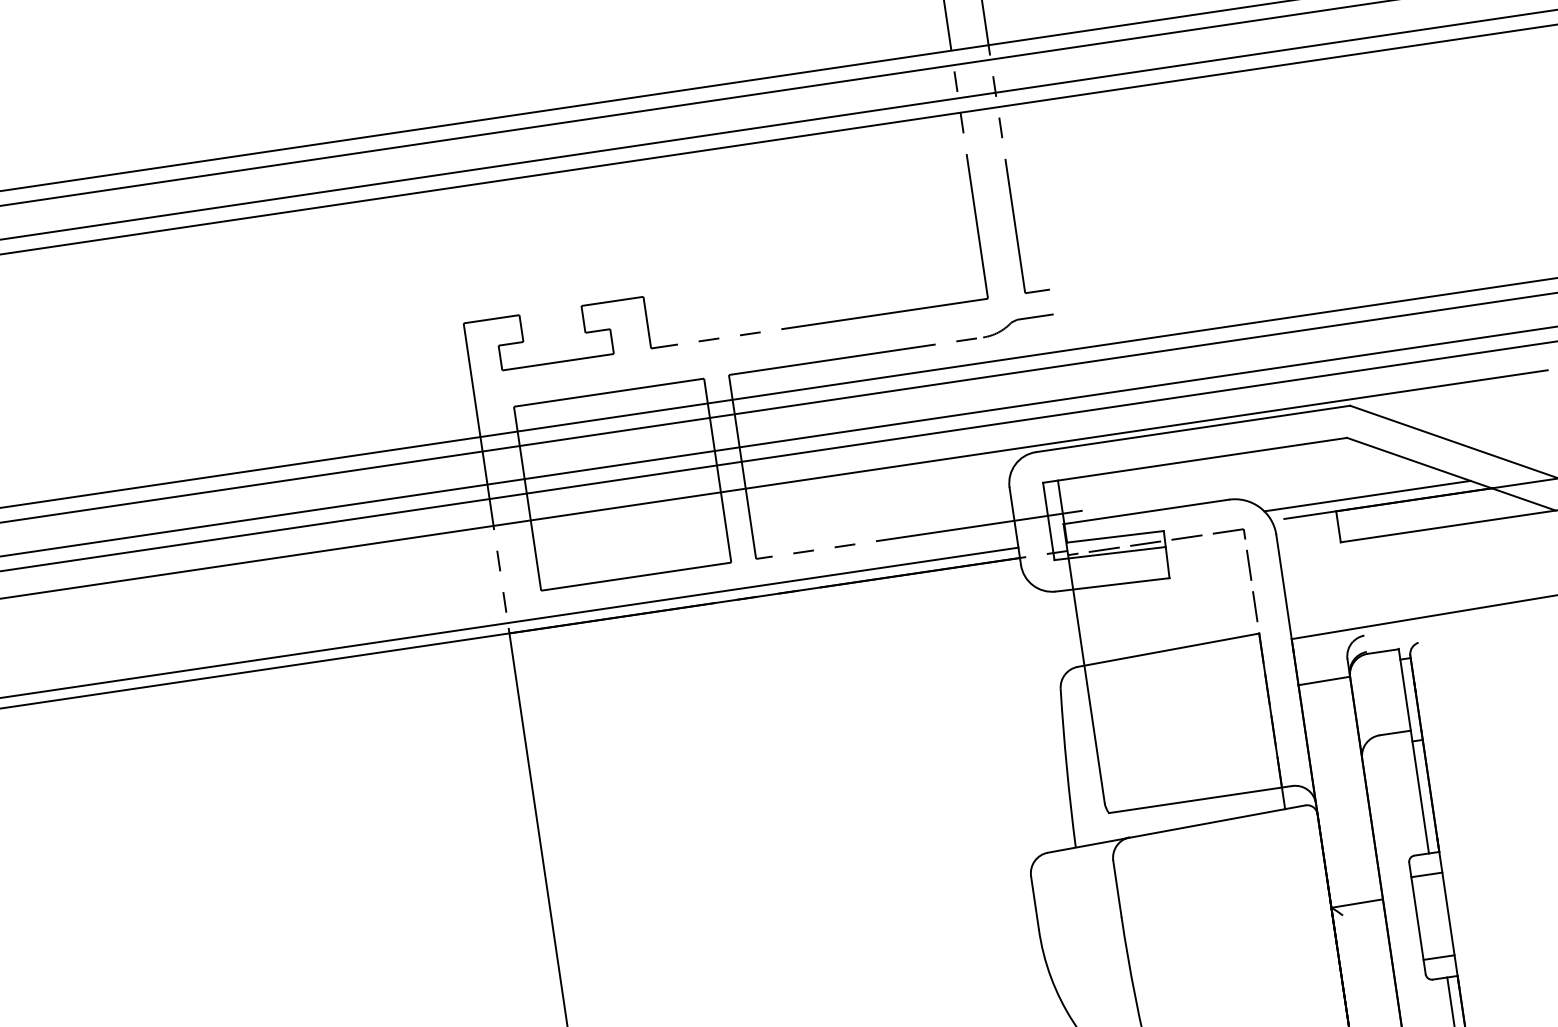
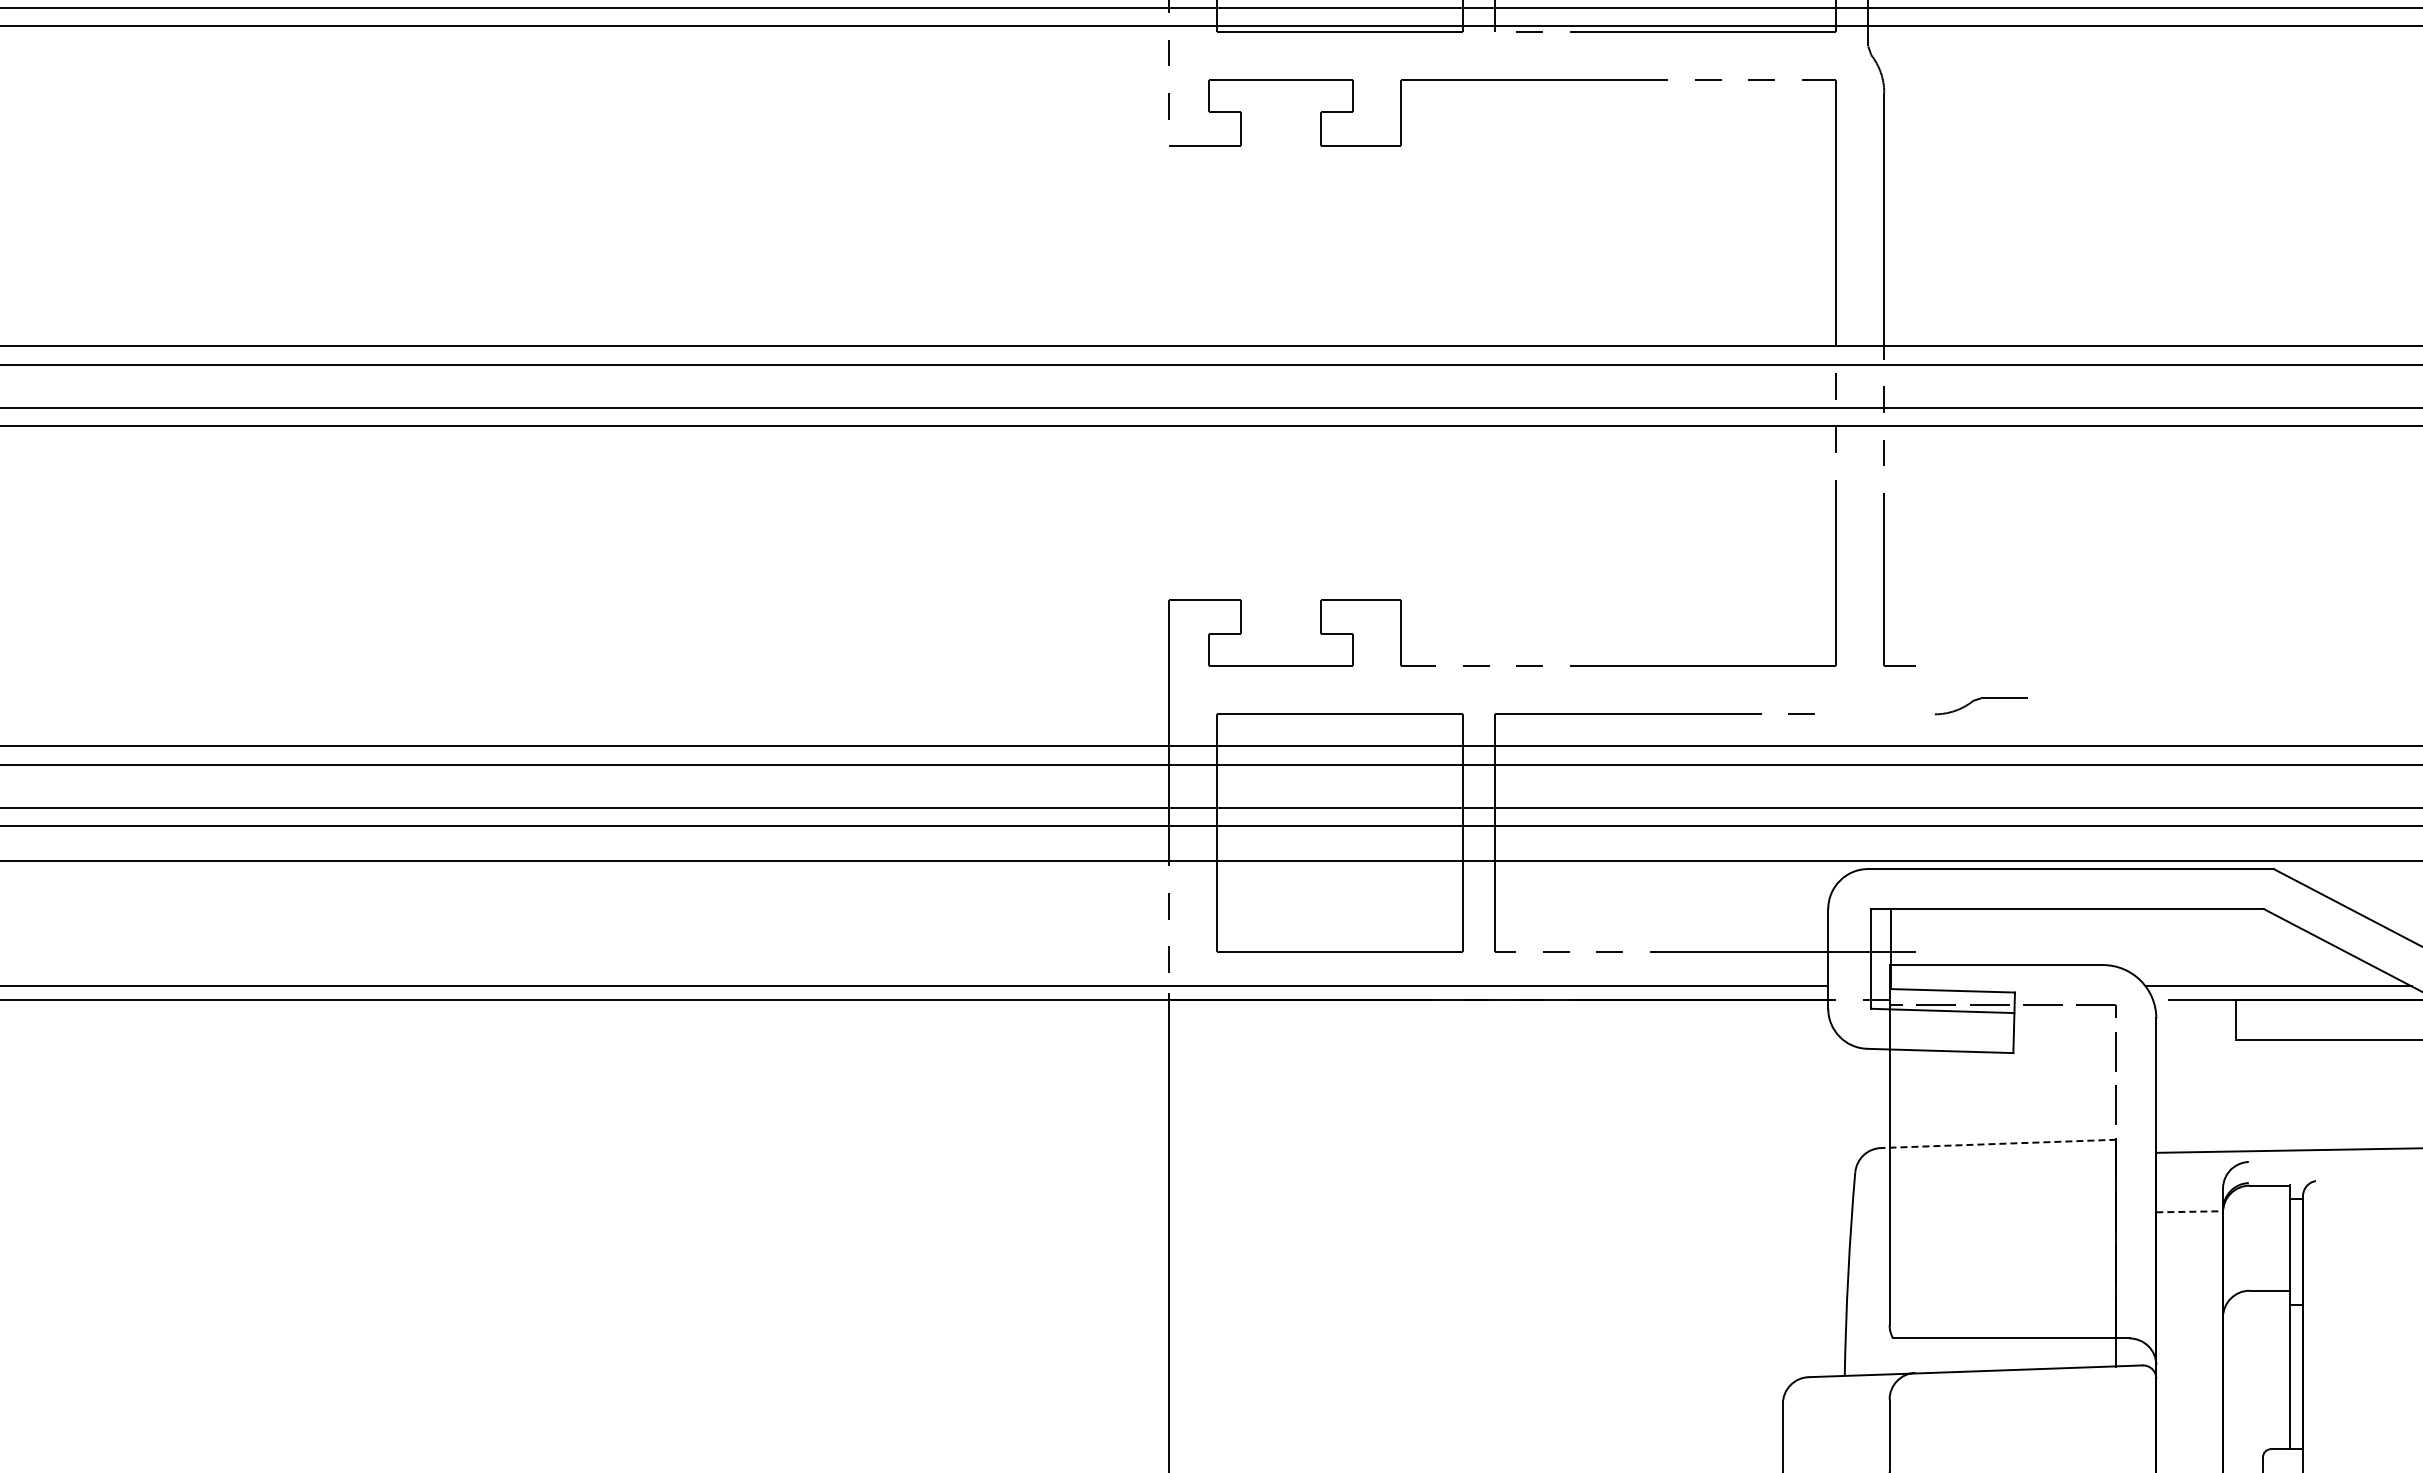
part: (1015, 321) -> (1978, 700), moved
line: (1168, 649) -> (1998, 1143), solid -> dashed
line: (1324, 680) -> (2190, 1211), solid -> dashed

